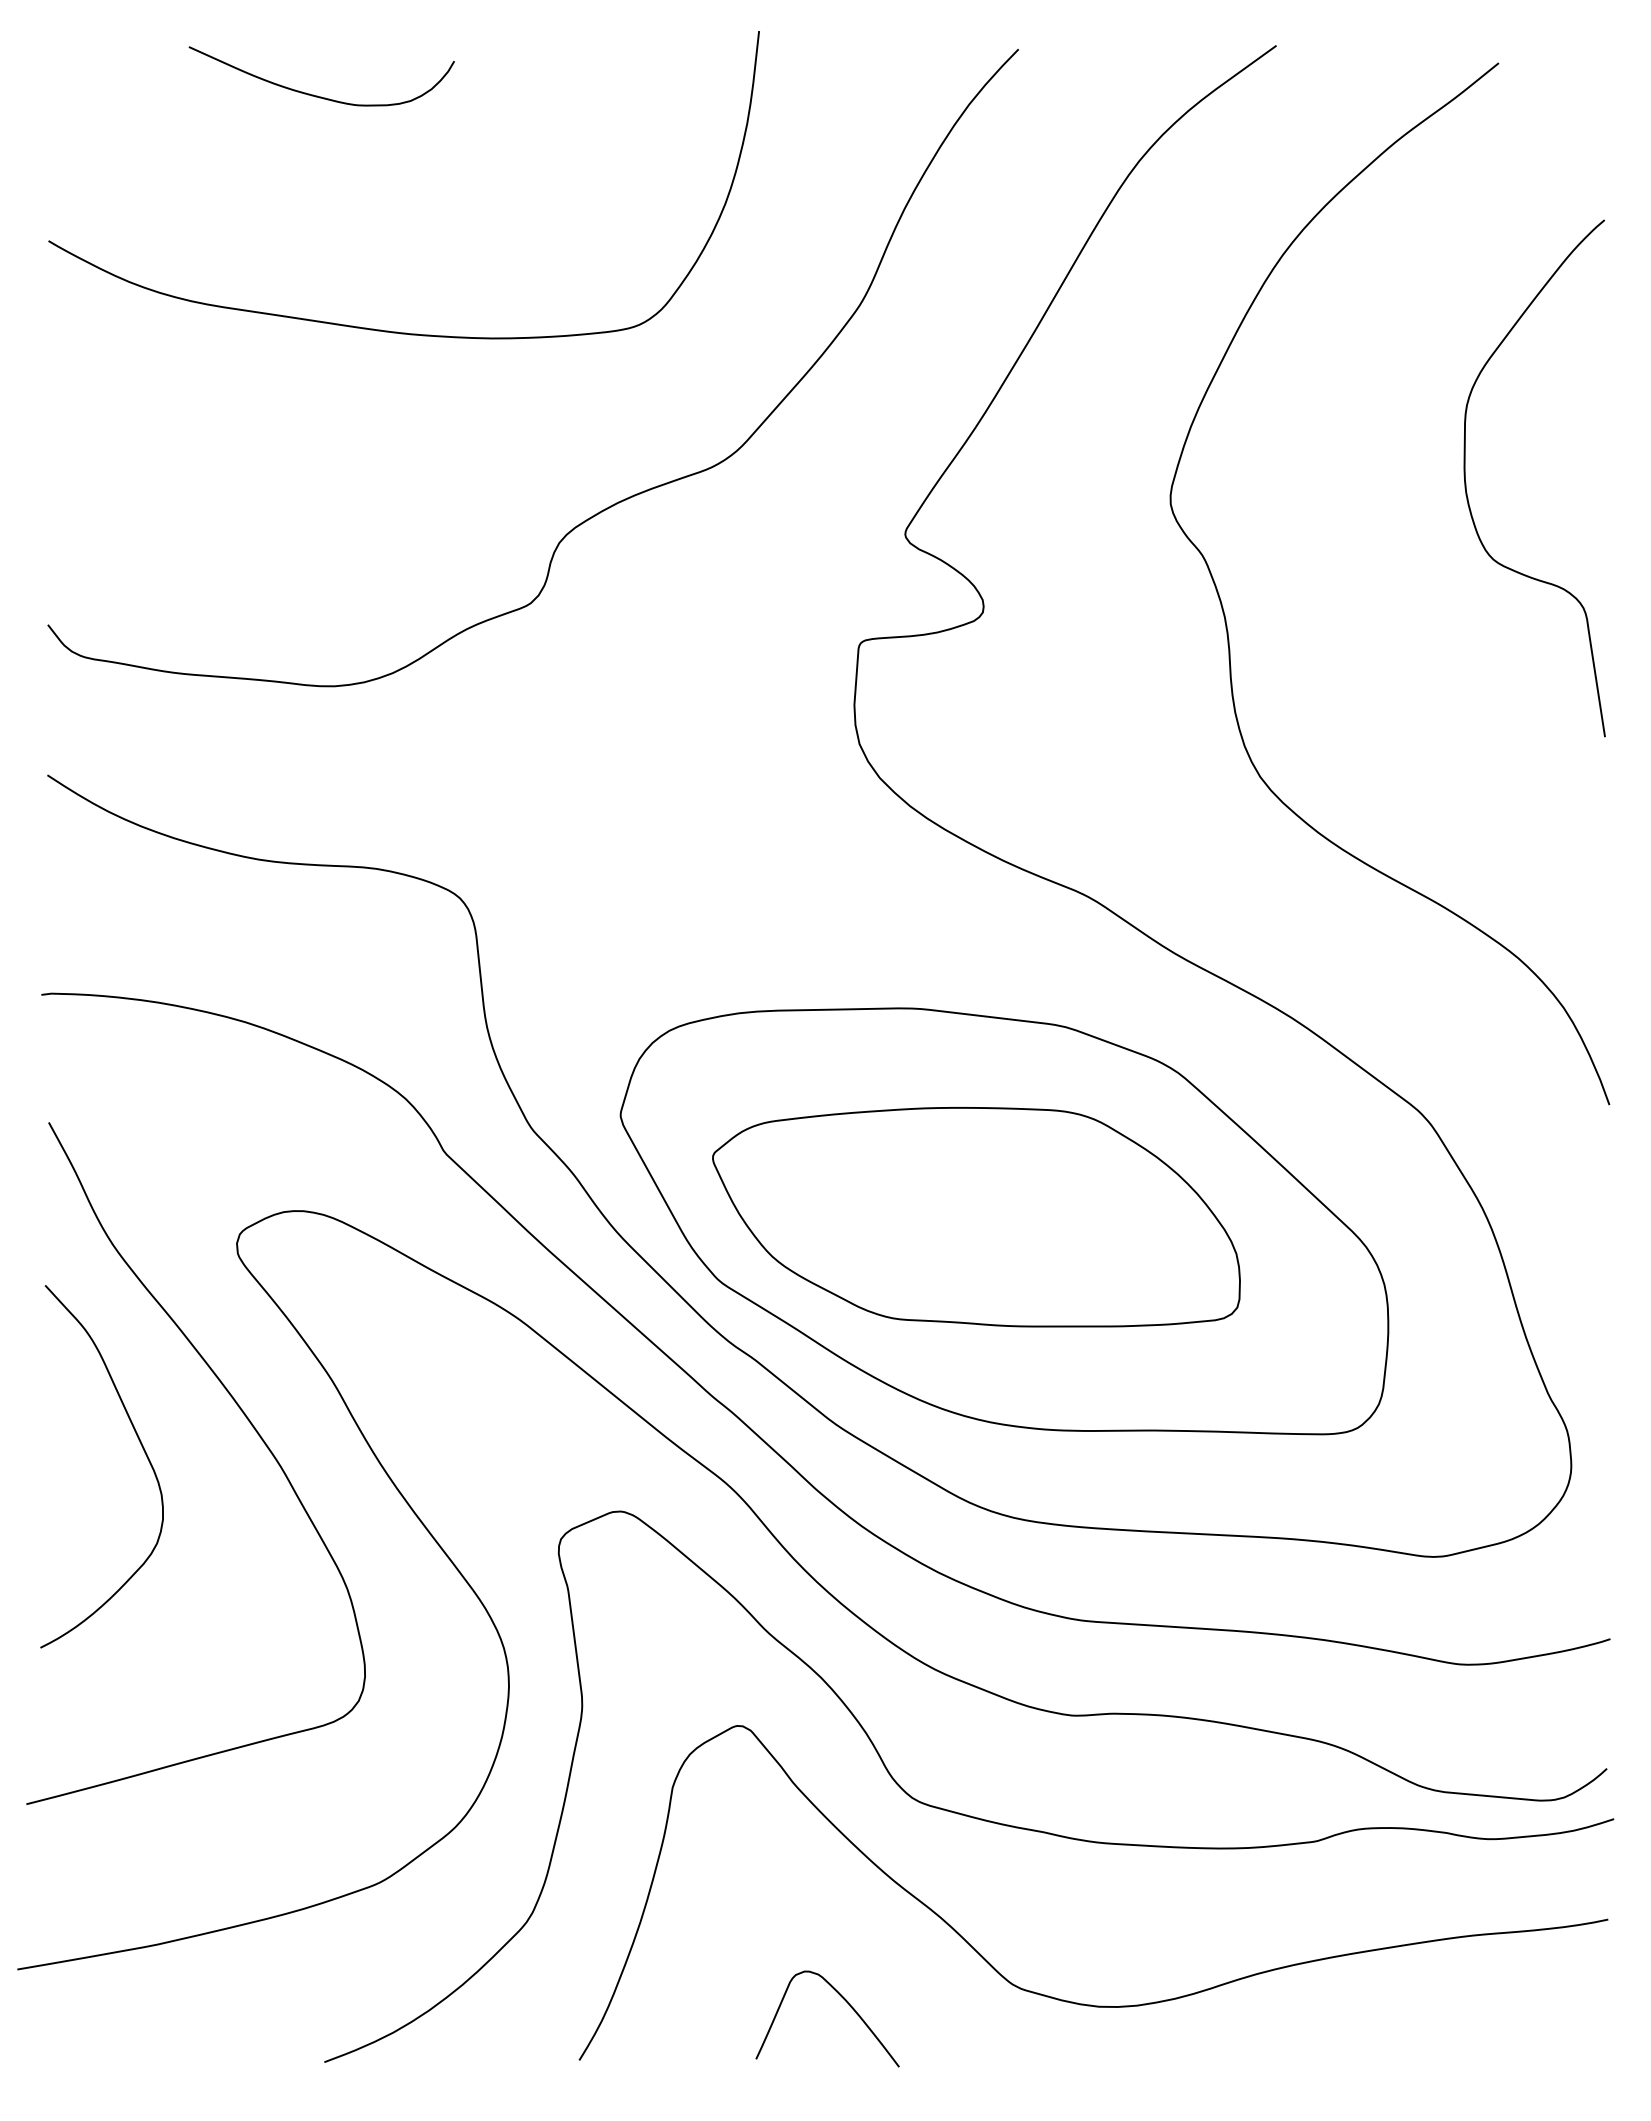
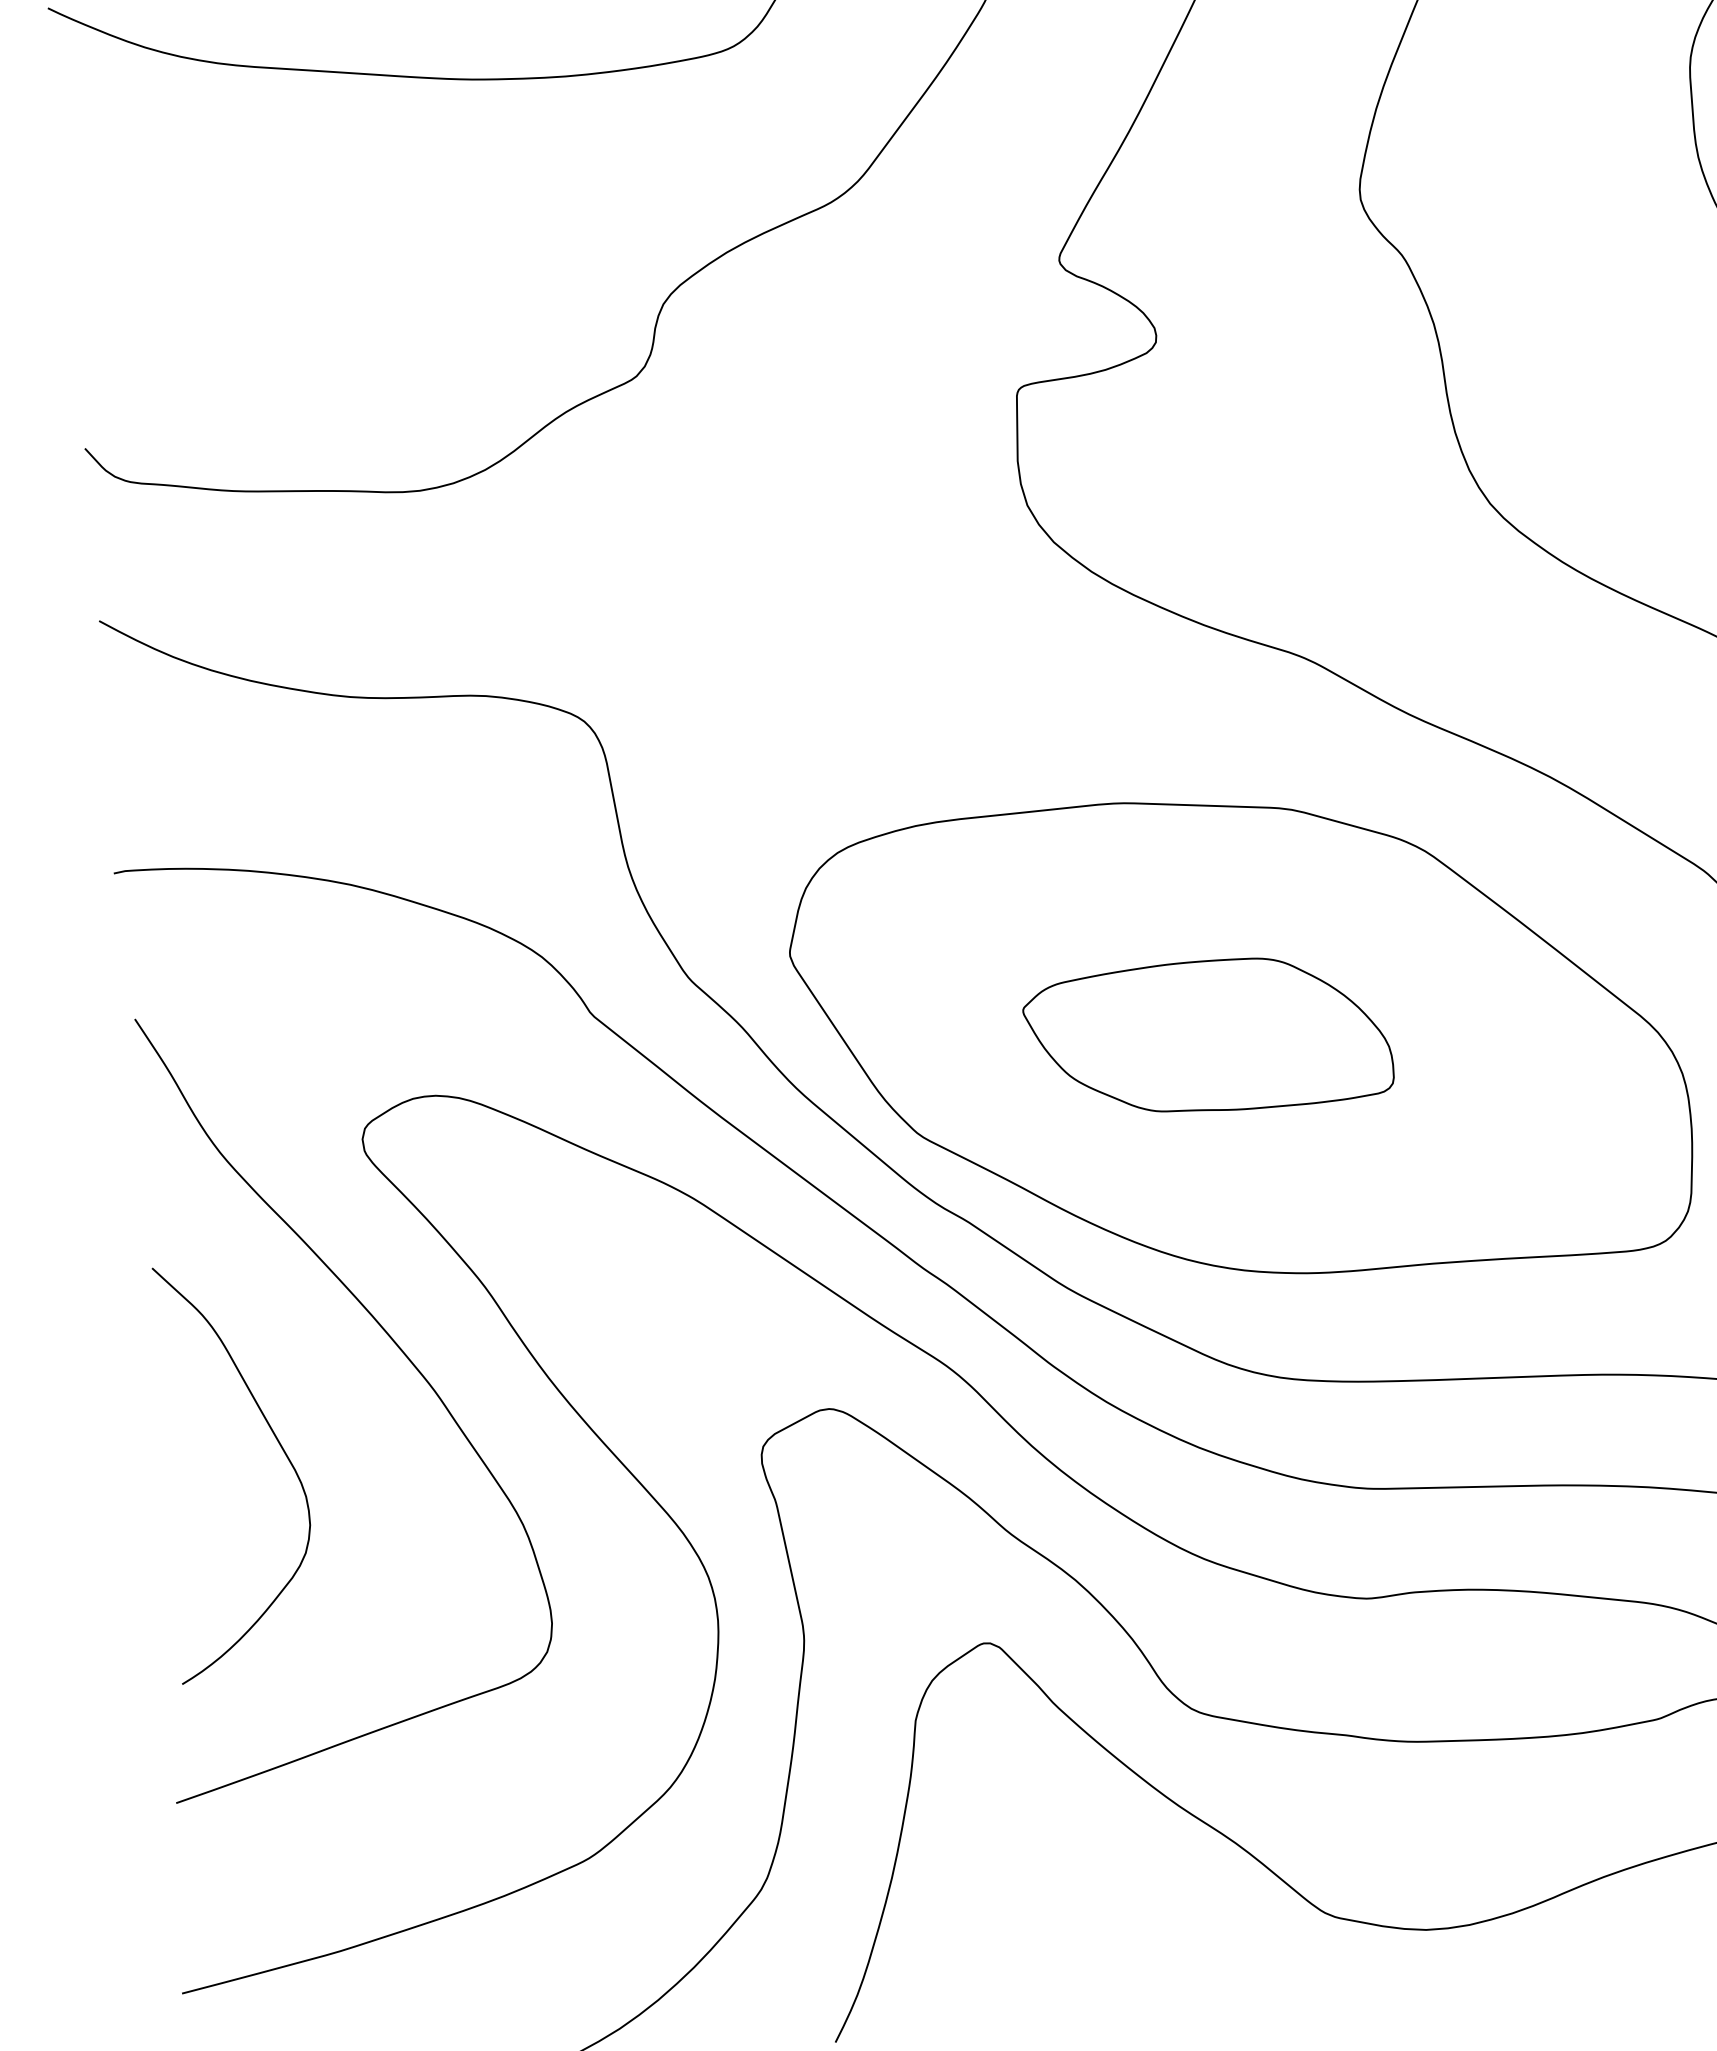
part: (976, 1217) -> (1208, 1036), size x0.6
curve: (141, 1446) -> (278, 1443), moved
curve: (844, 2000) -> (1133, 1947), removed

